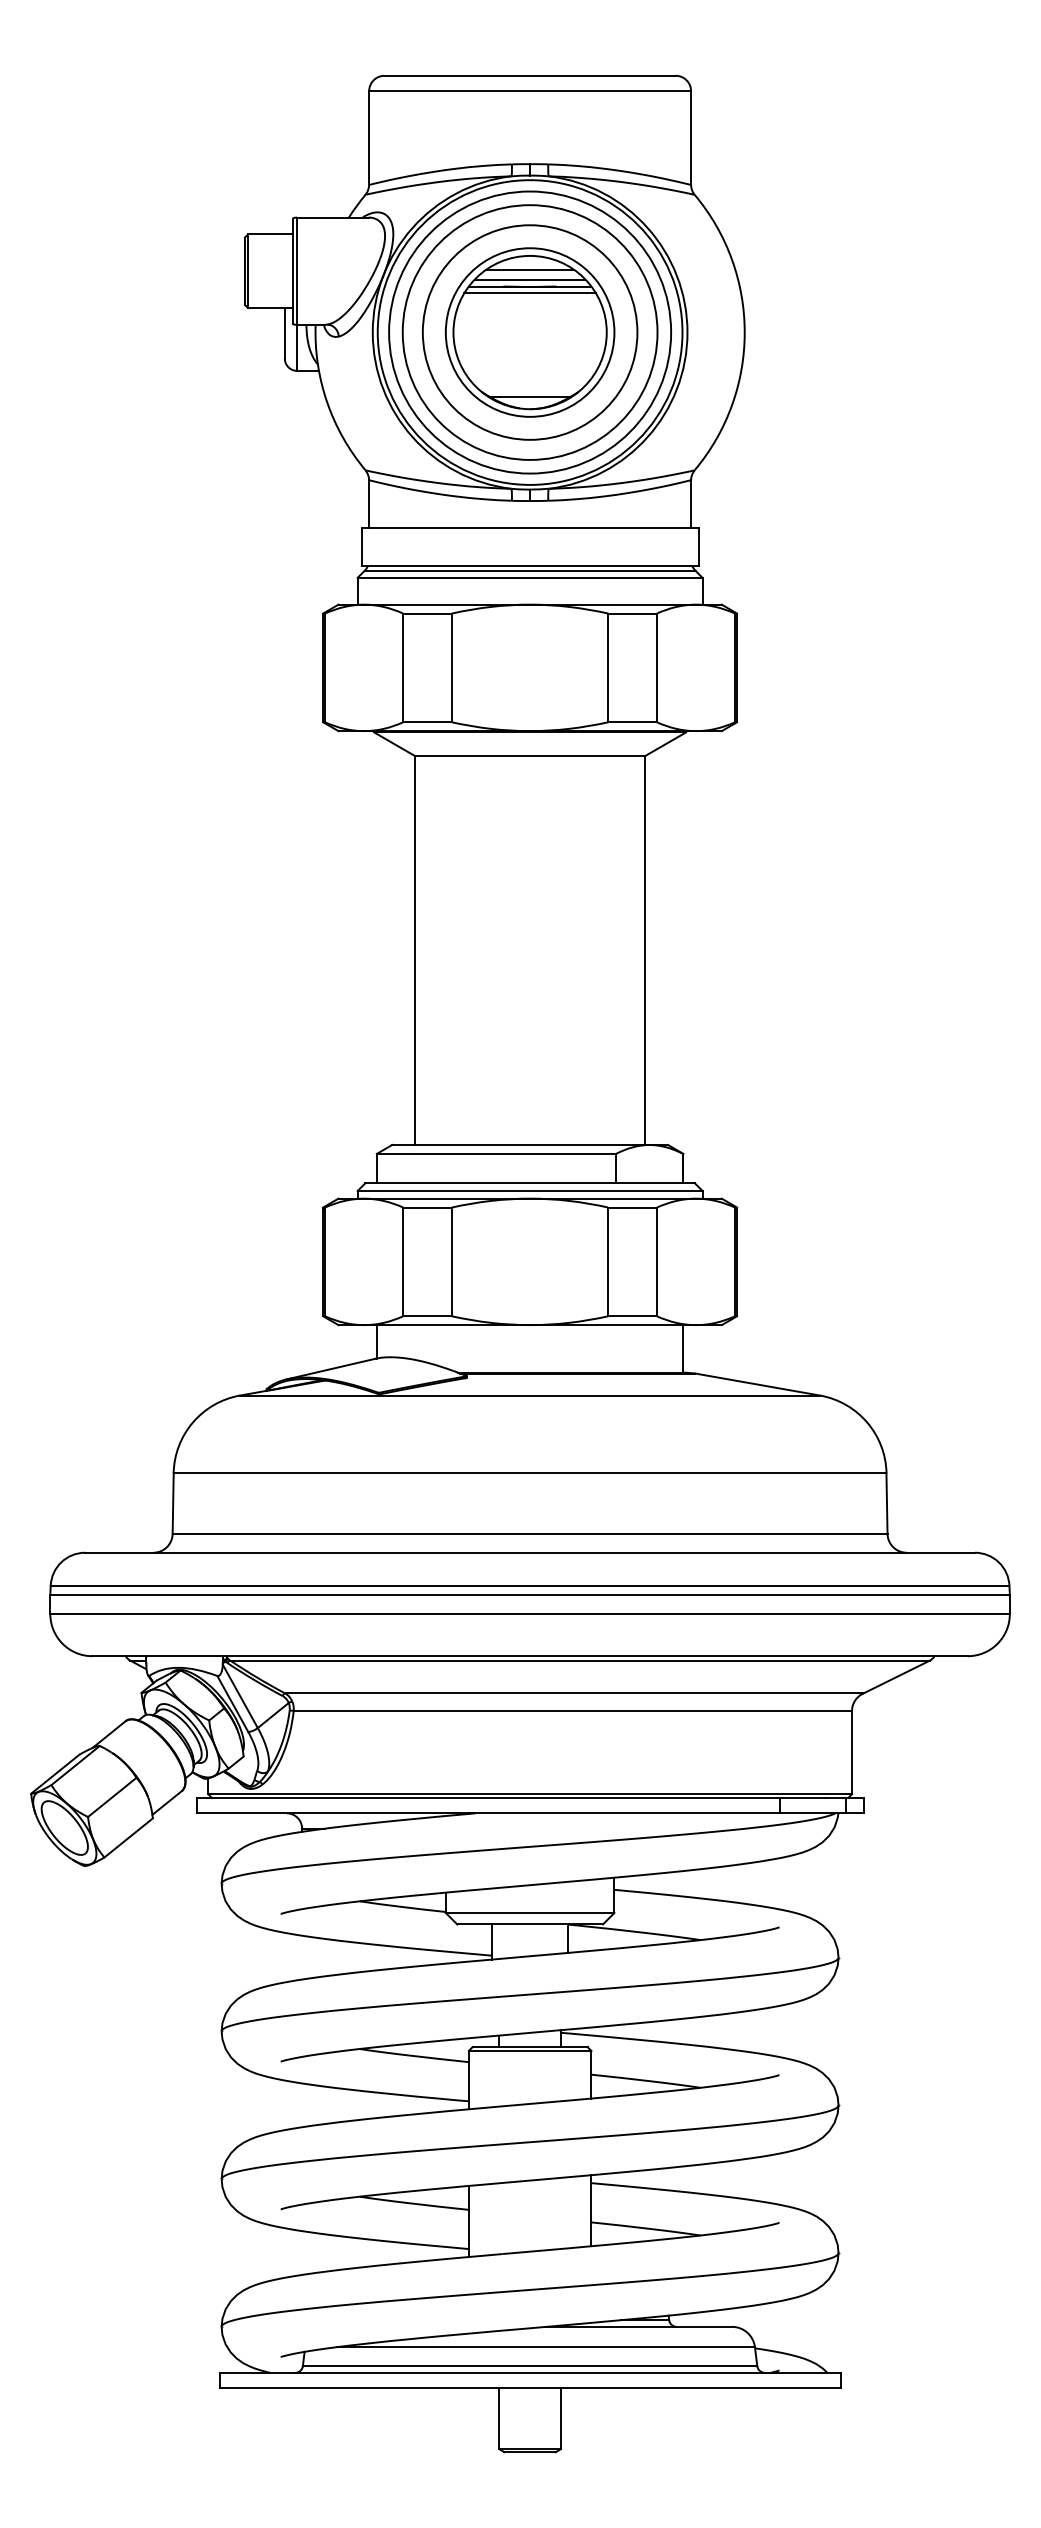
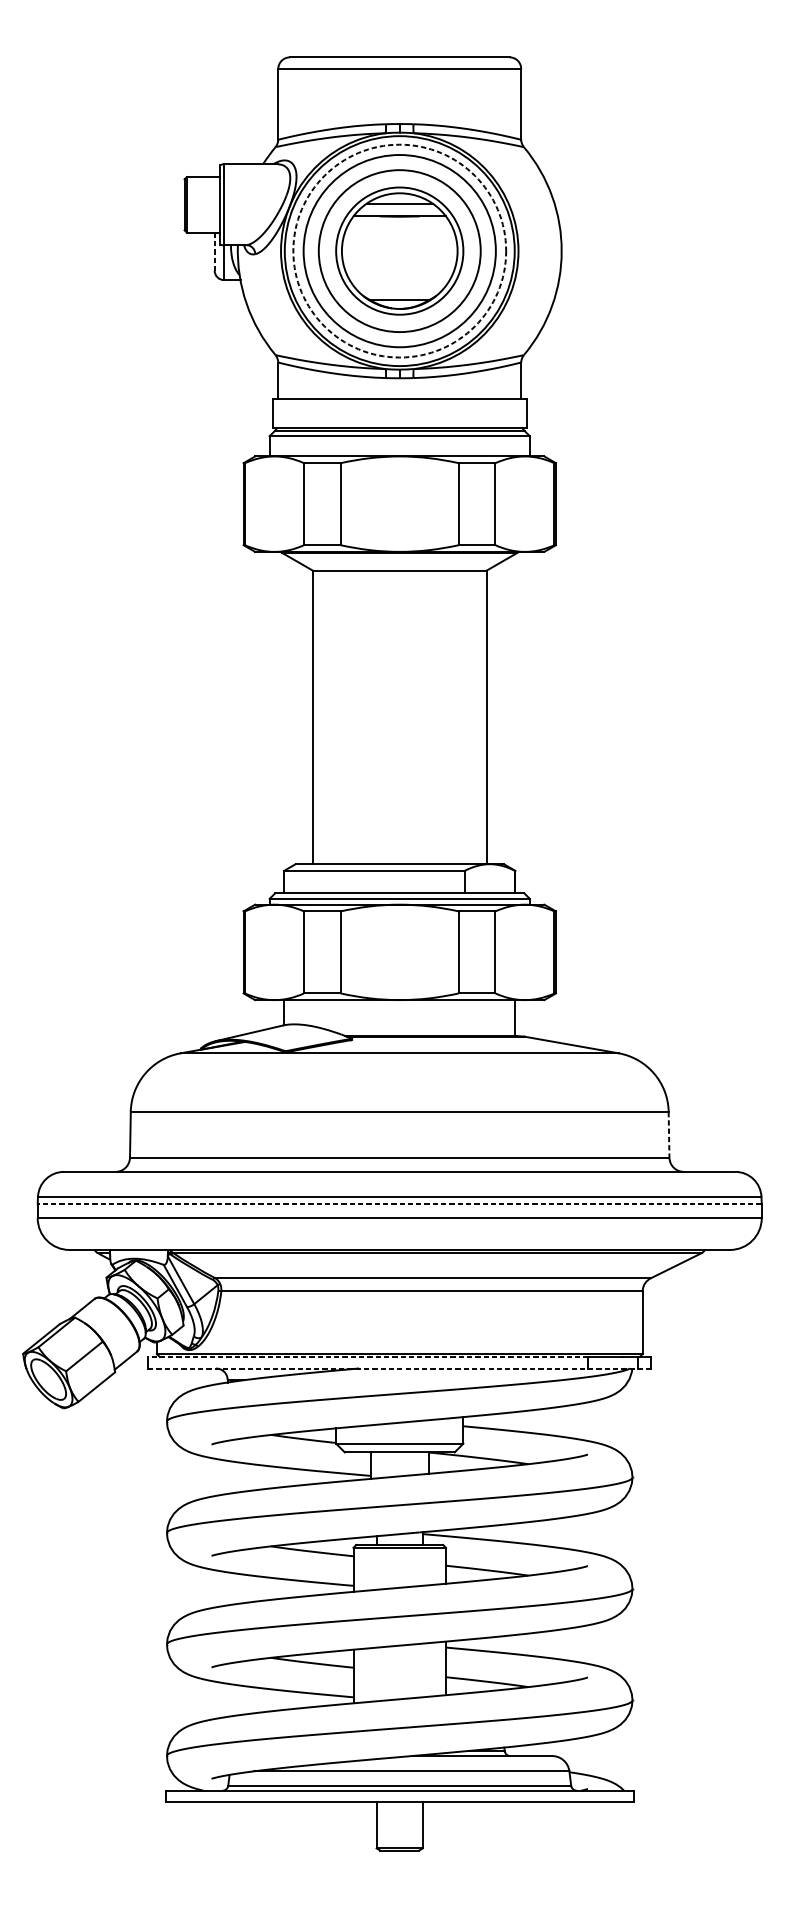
line: (529, 279) -> (399, 211), removed
line: (529, 293) -> (399, 221), removed
circle: (530, 332) -> (400, 251), solid -> dashed
line: (284, 333) -> (214, 251), solid -> dashed
line: (886, 1504) -> (668, 1135), solid -> dashed
line: (530, 1594) -> (400, 1203), solid -> dashed
line: (488, 1798) -> (368, 1357), solid -> dashed
line: (530, 1813) -> (400, 1368), solid -> dashed

